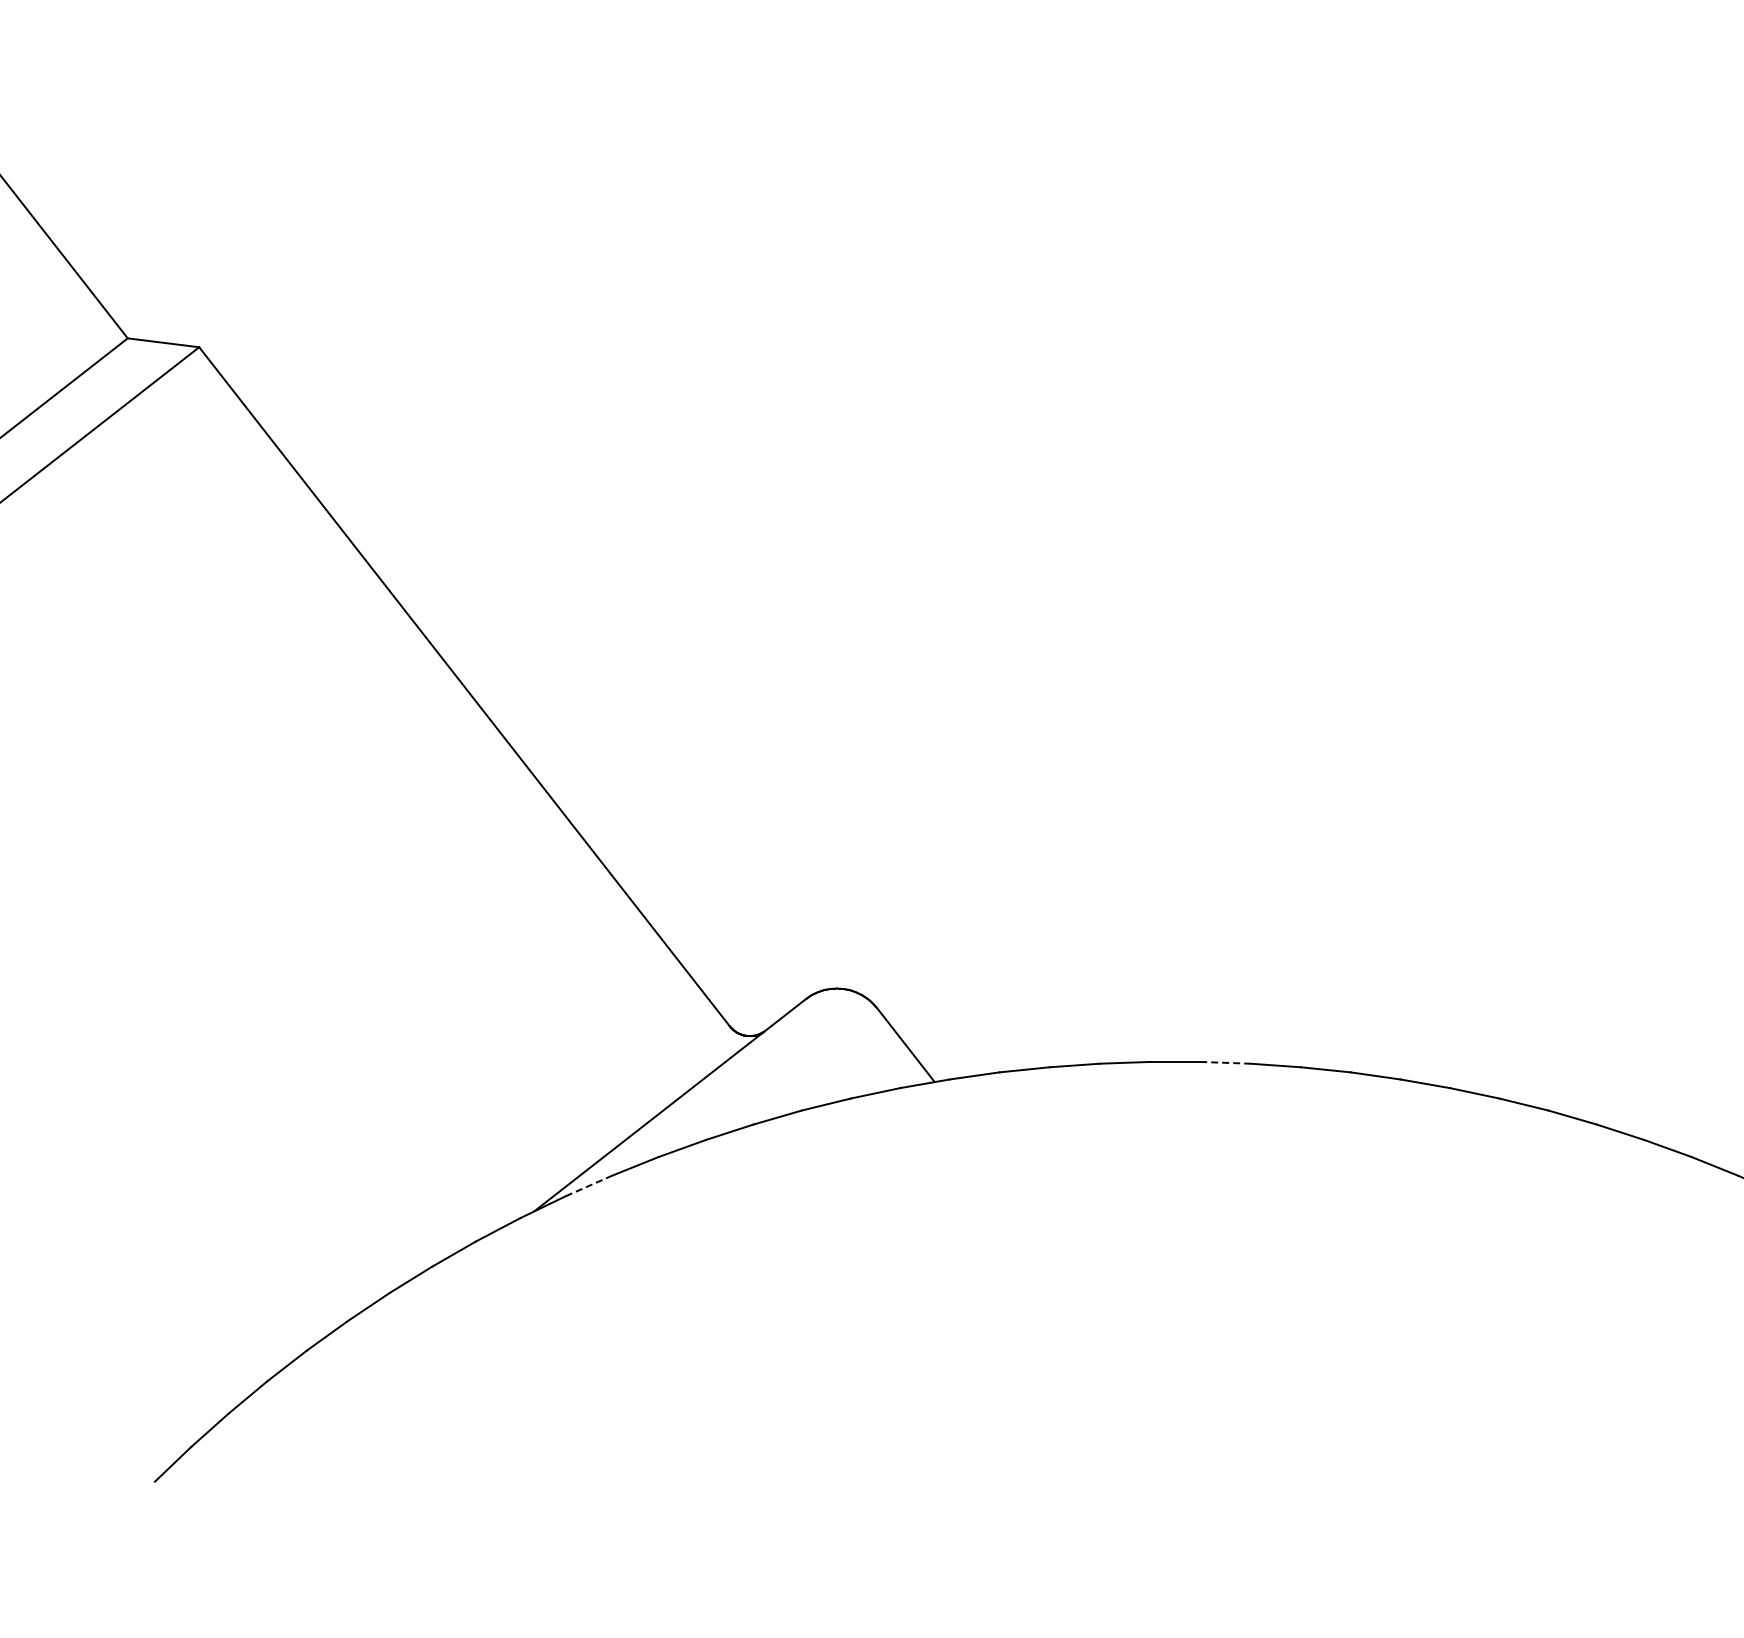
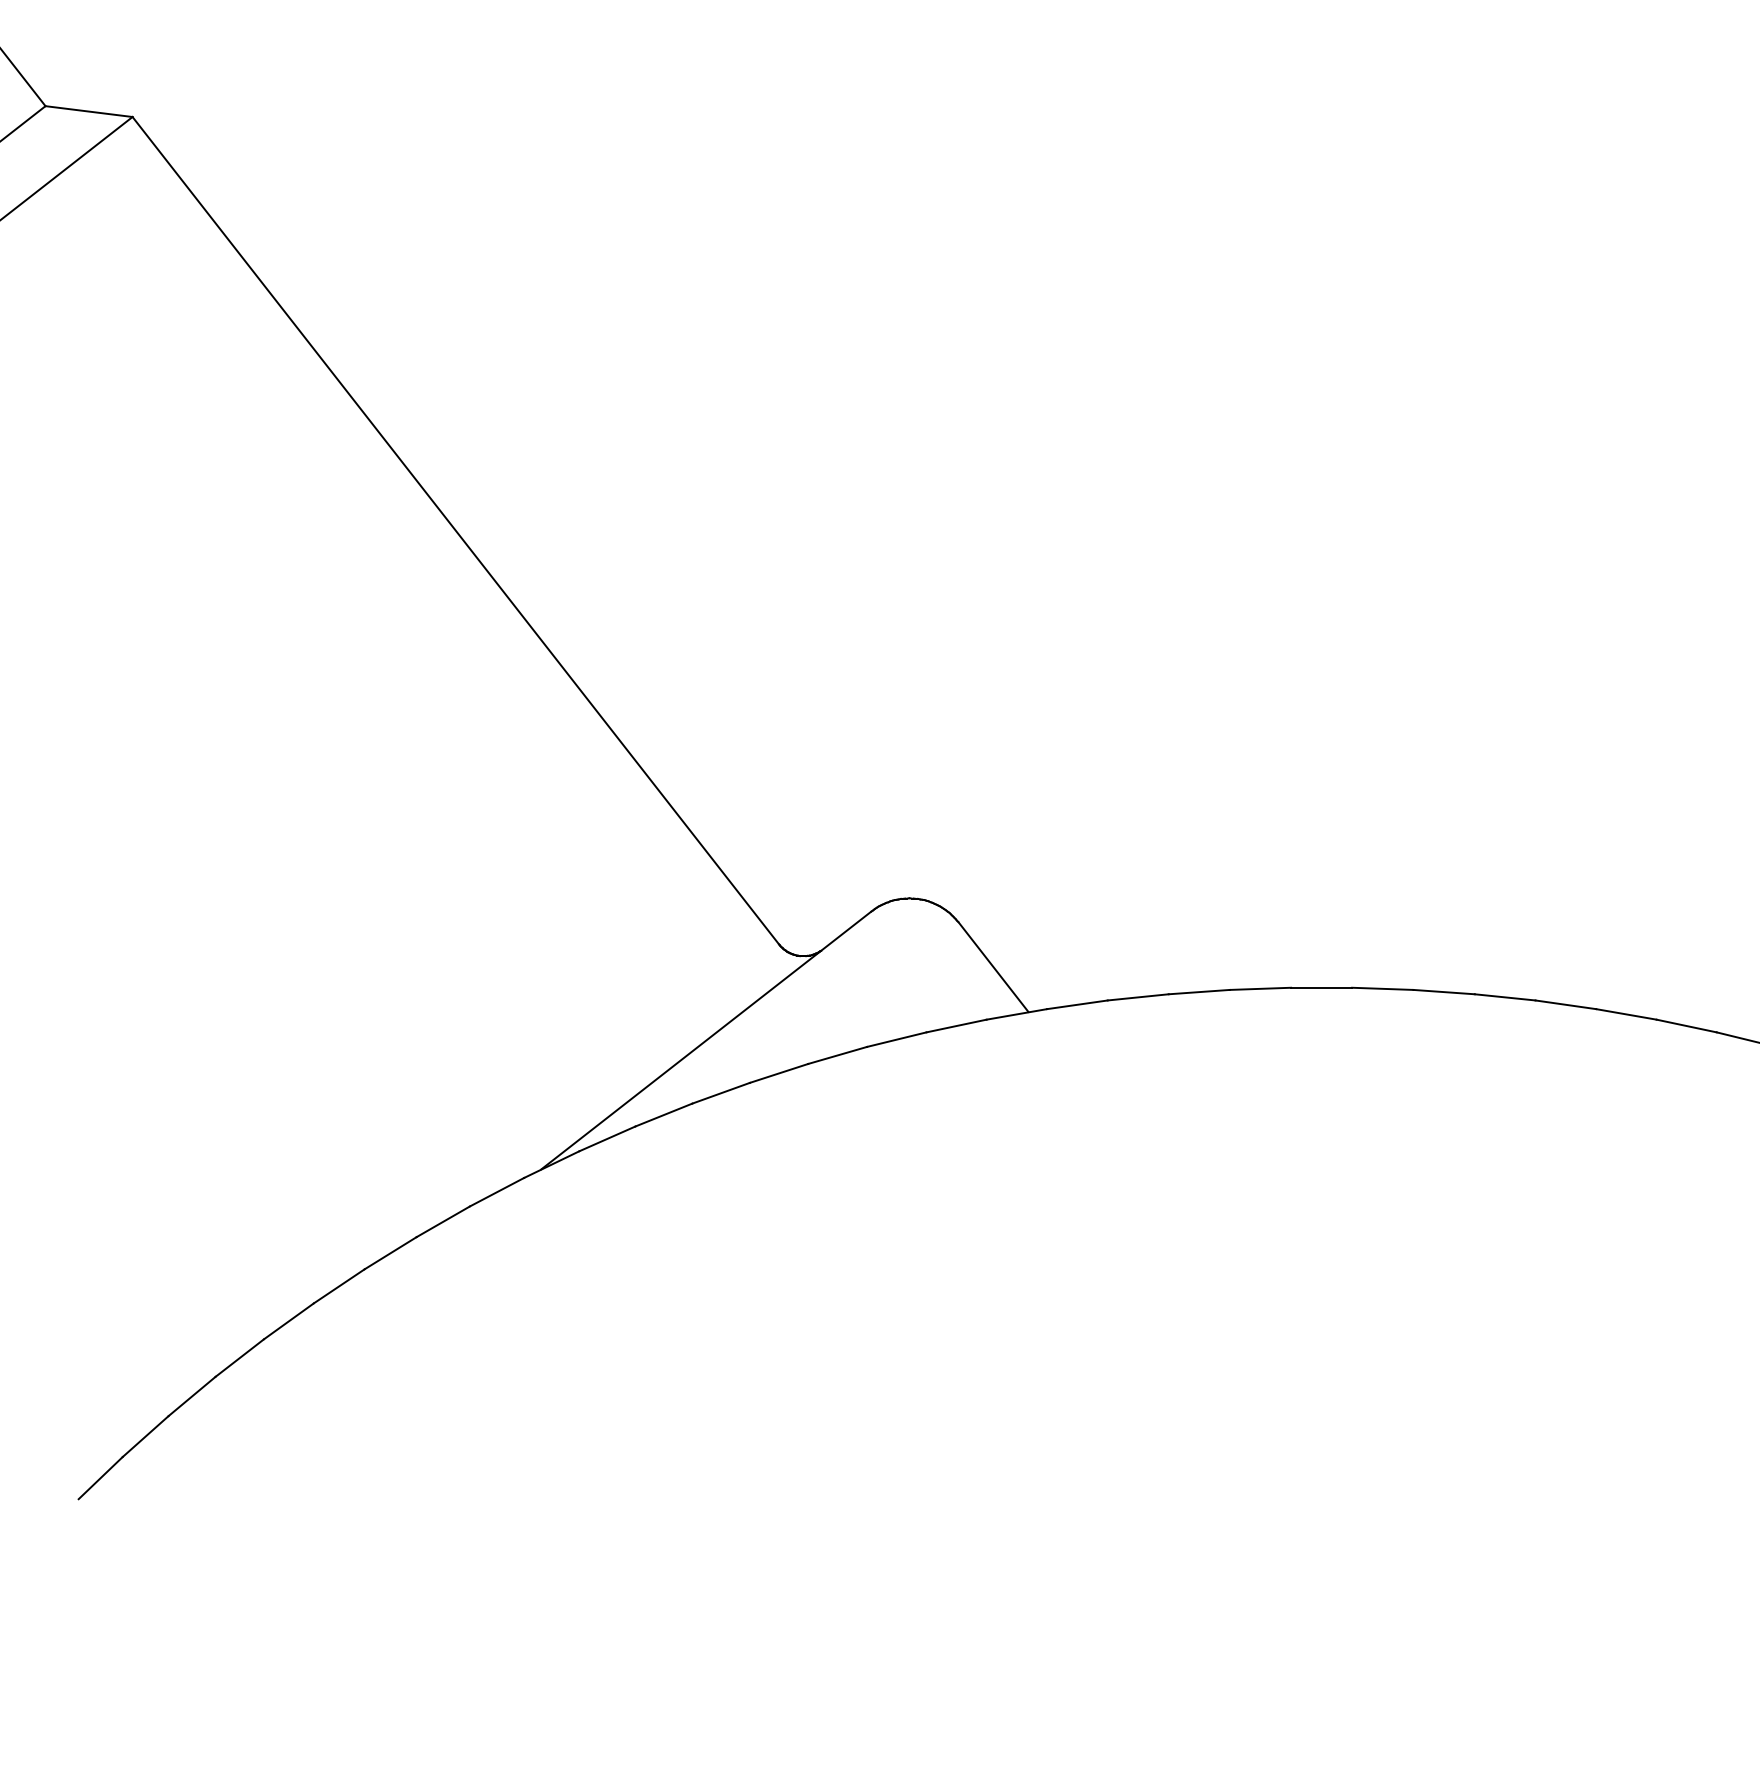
line: (1225, 1062) -> (1382, 988), dashed -> solid
line: (589, 1185) -> (608, 1138), dashed -> solid

